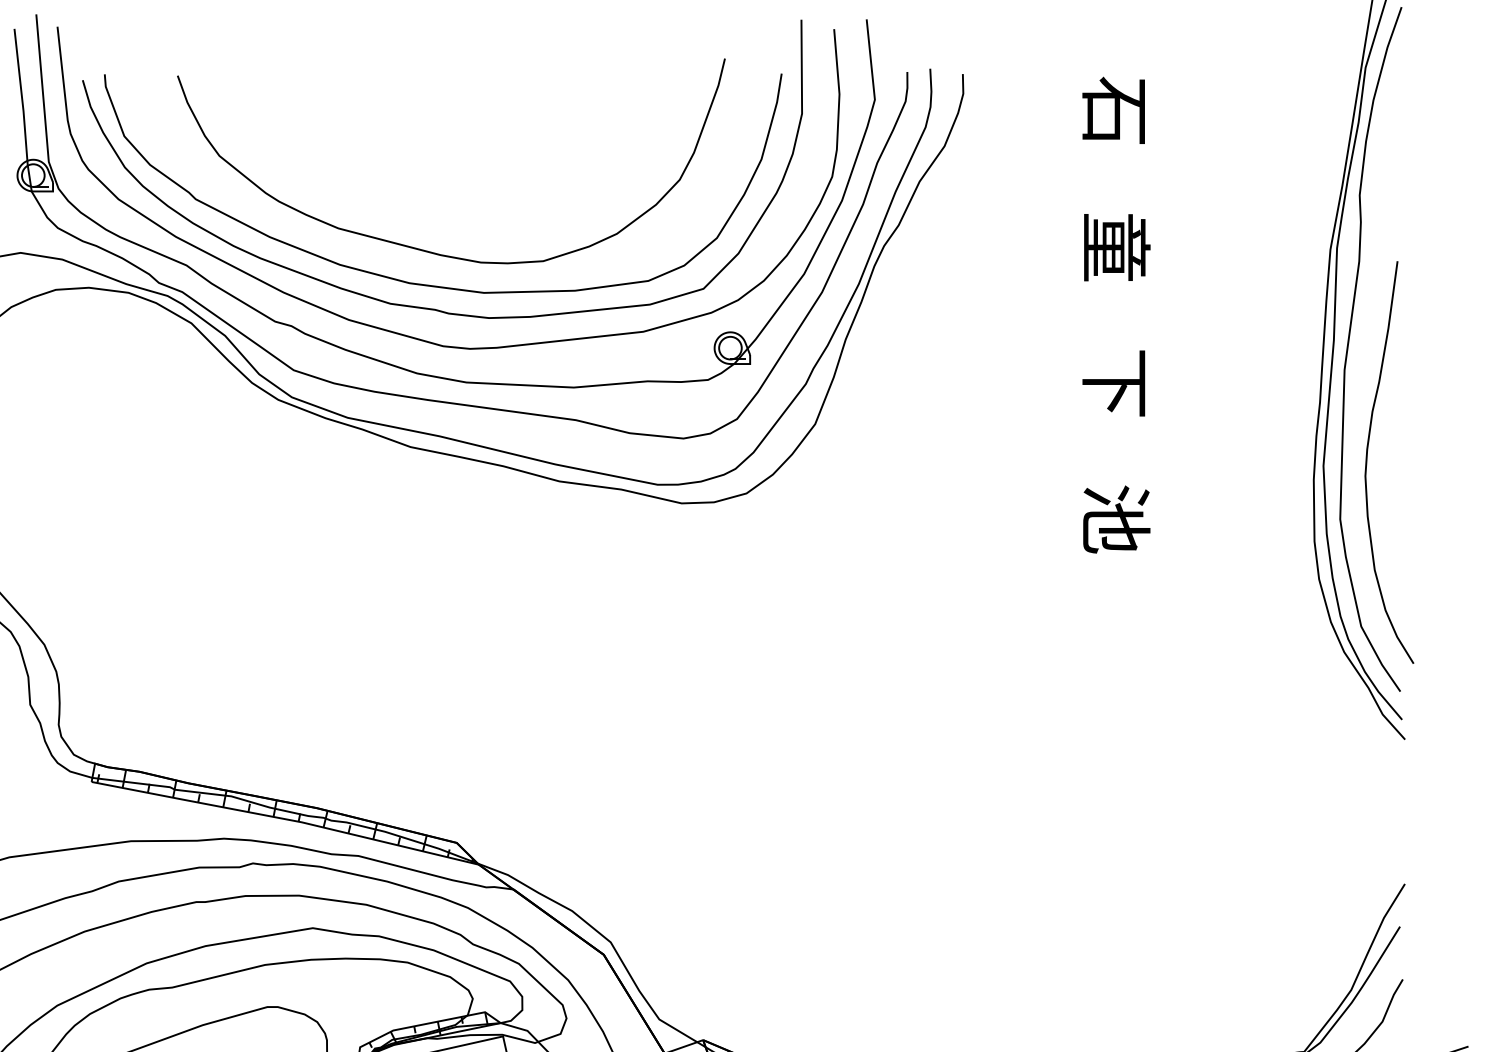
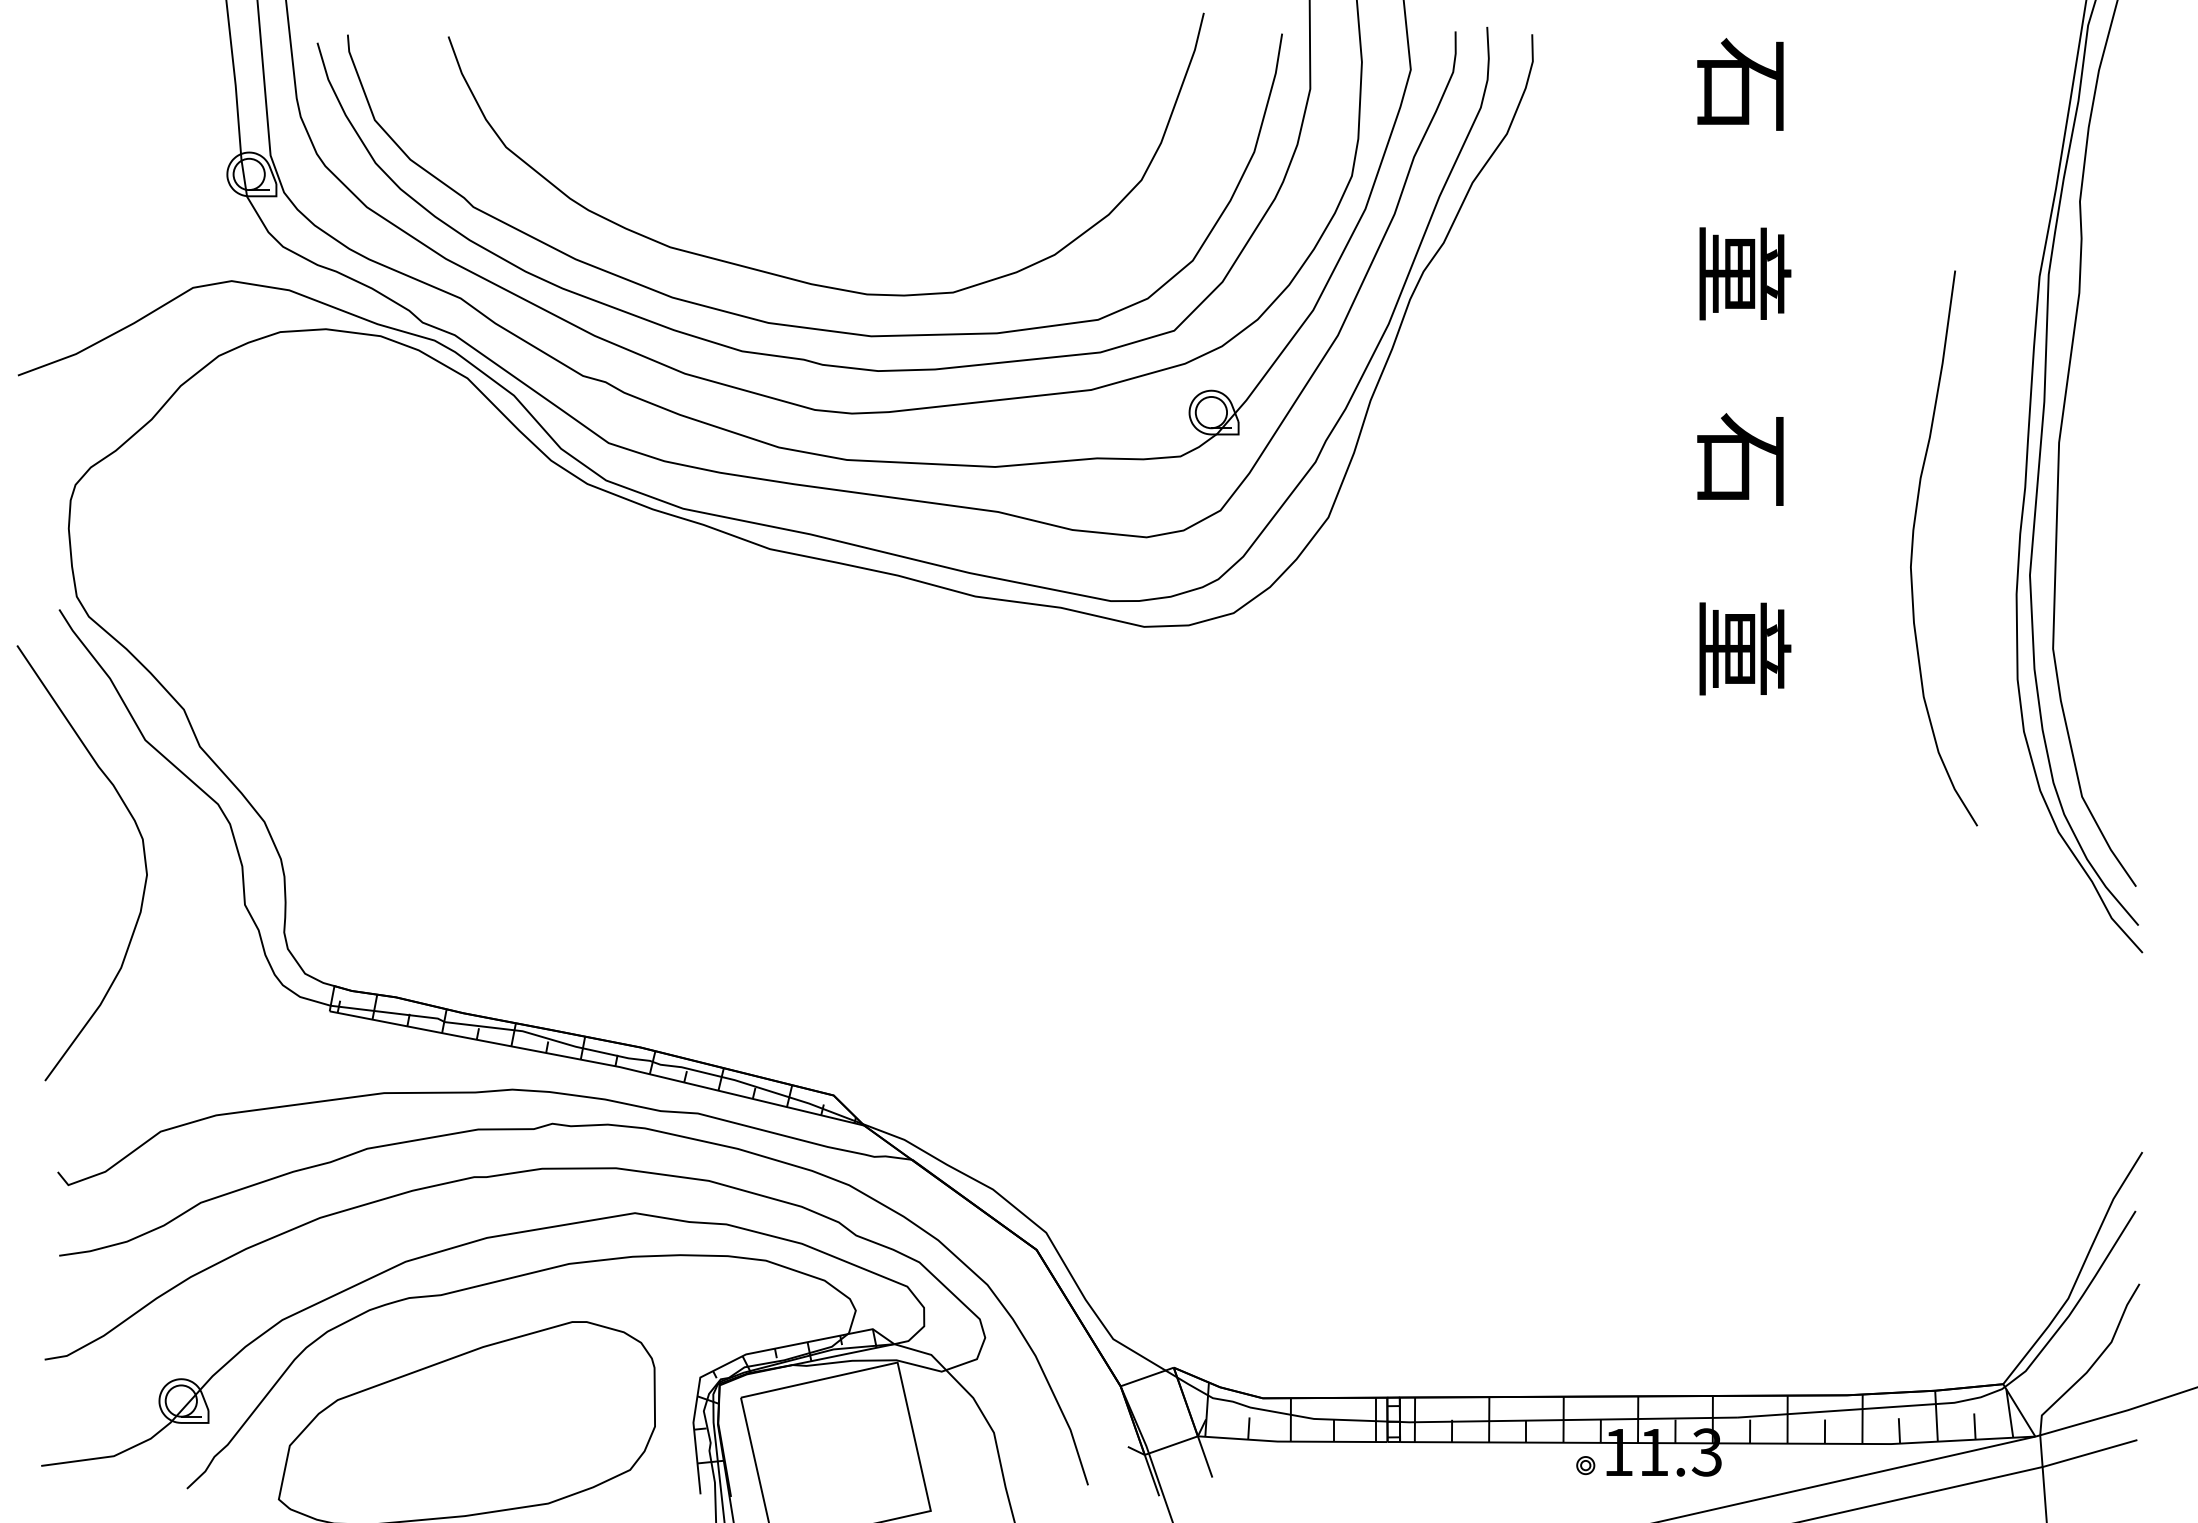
text: (1113, 382) -> (1740, 459), 下 -> 石
curve: (1367, 461) -> (1913, 547), moved
text: (1116, 519) -> (1744, 649), 池 -> 童

